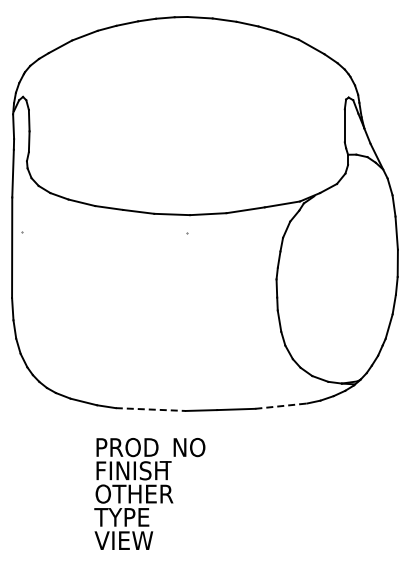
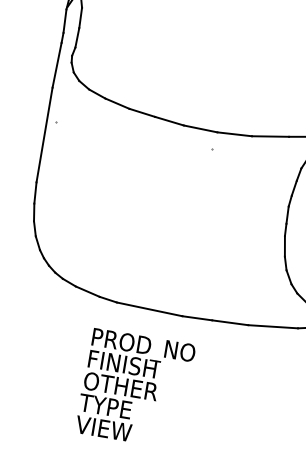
line: (281, 406) -> (273, 327), dashed -> solid
line: (151, 409) -> (150, 309), dashed -> solid

